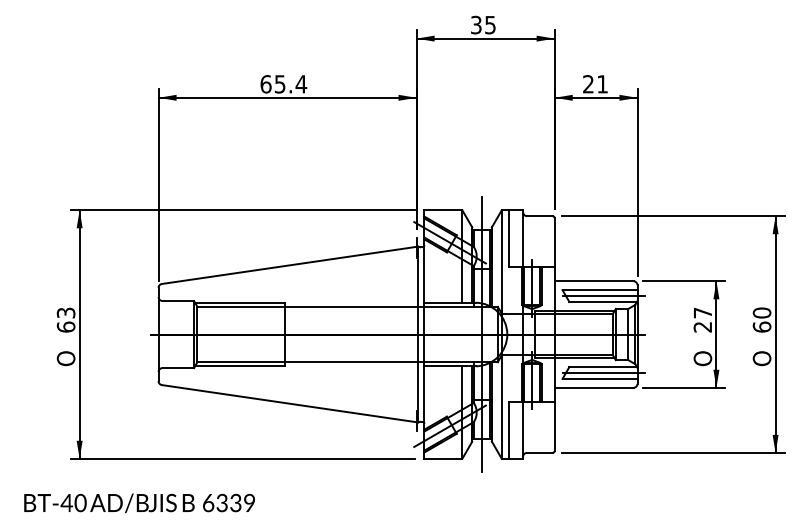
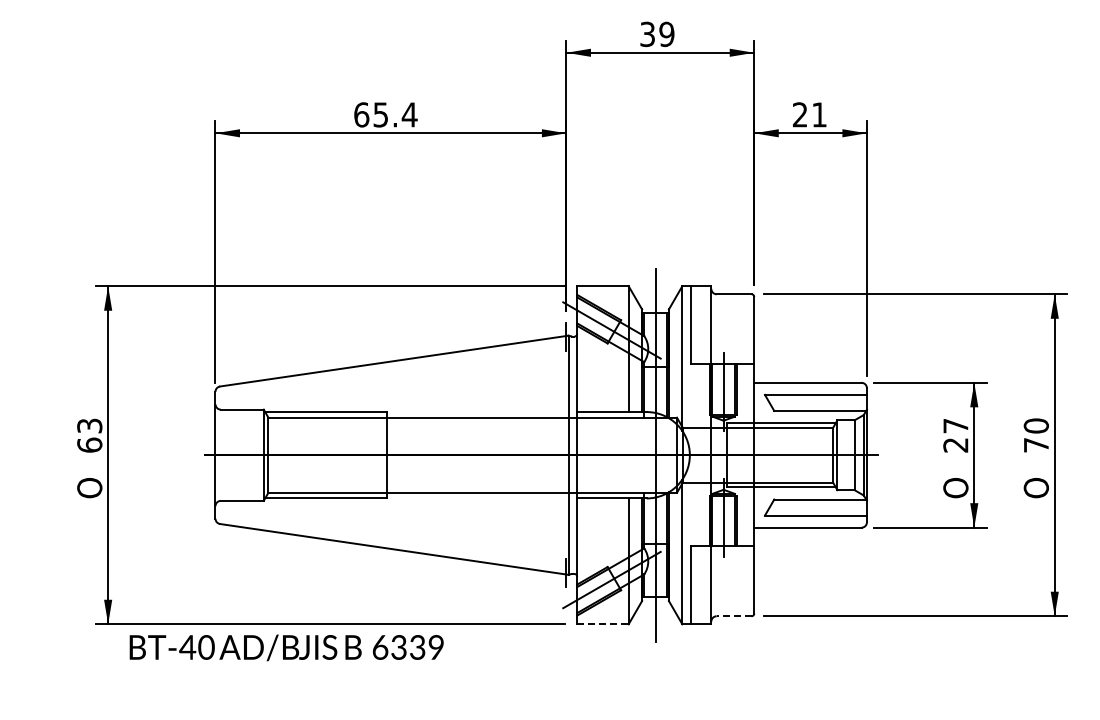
text: (490, 24) -> (666, 33), 35 -> 39
line: (603, 295) -> (820, 402), removed
text: (761, 326) -> (1035, 444), 60 -> 70
line: (603, 372) -> (820, 507), removed
line: (539, 453) -> (733, 616), solid -> dashed
line: (443, 458) -> (602, 624), solid -> dashed
text: (139, 503) -> (286, 647), moved

